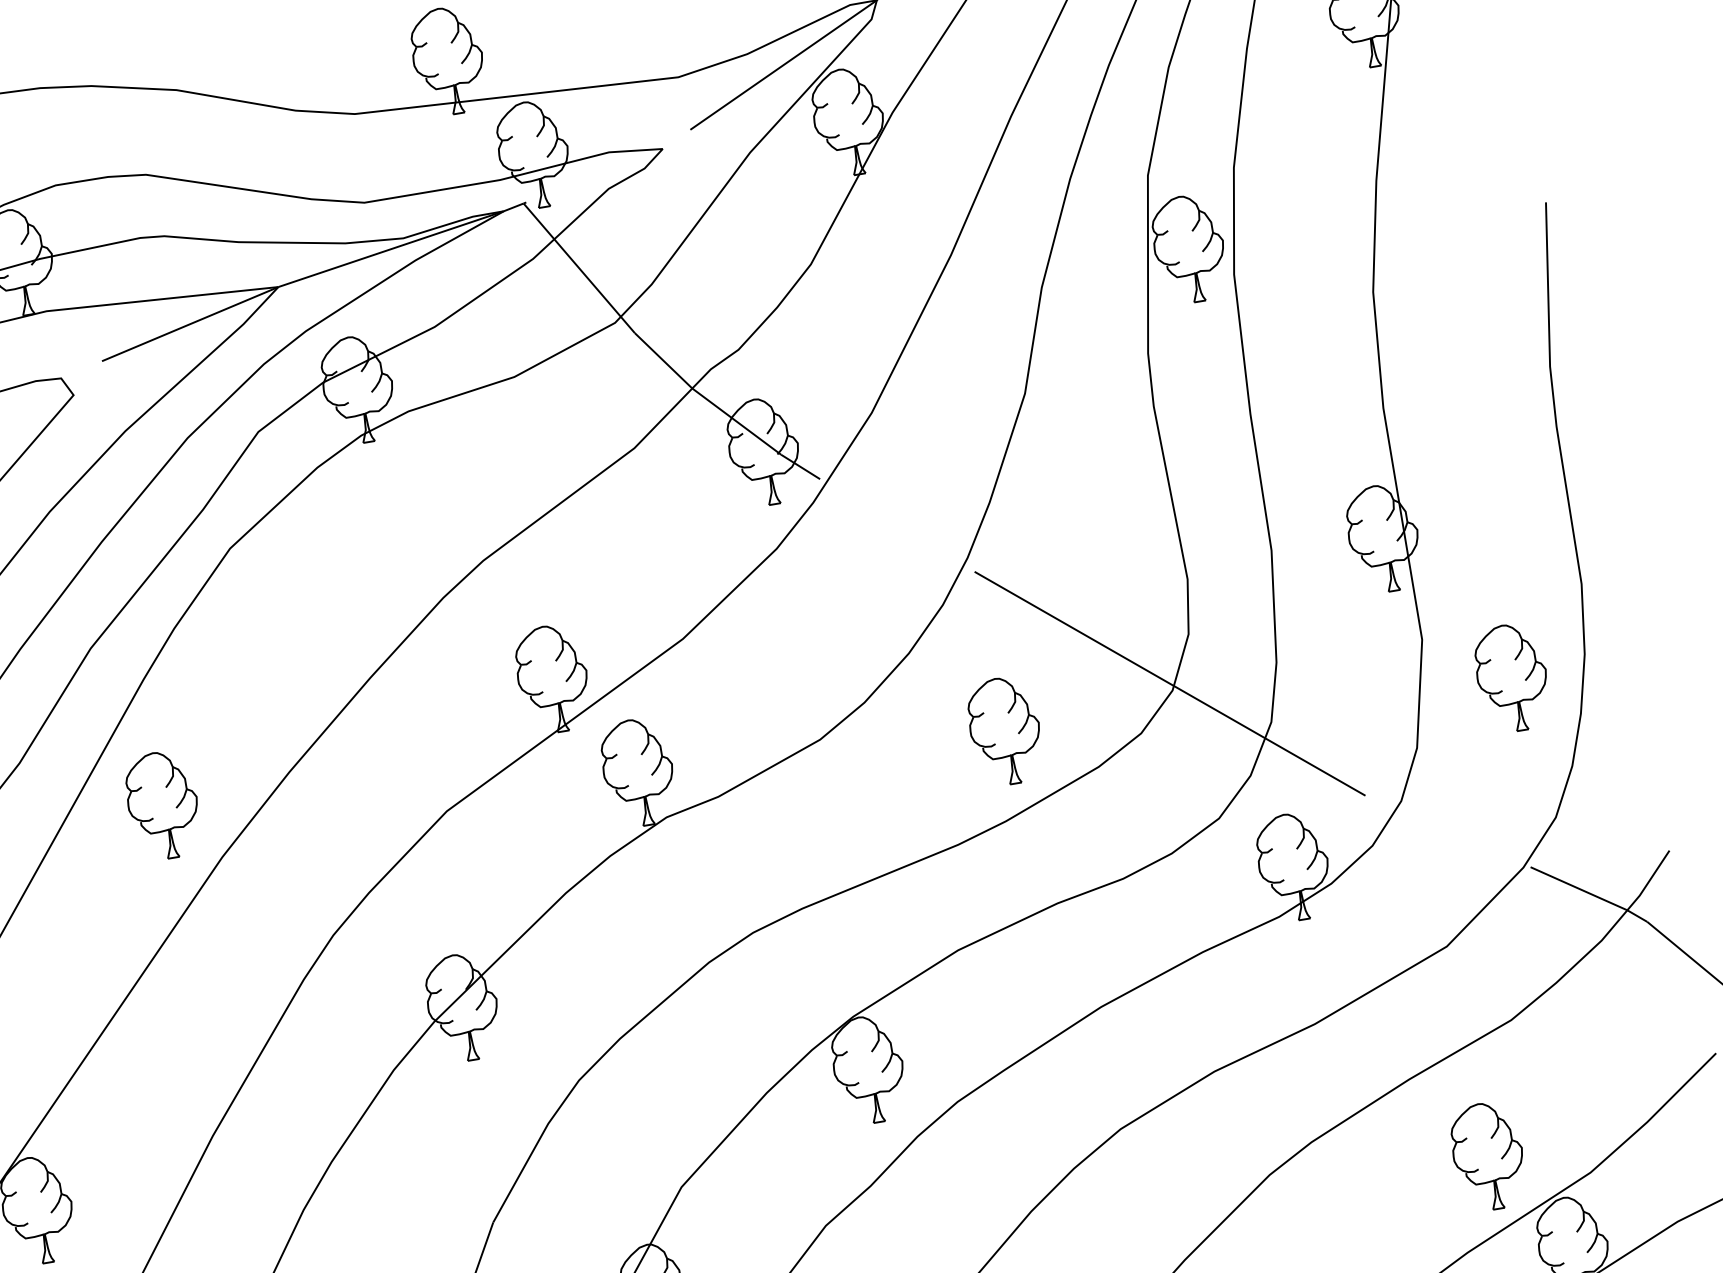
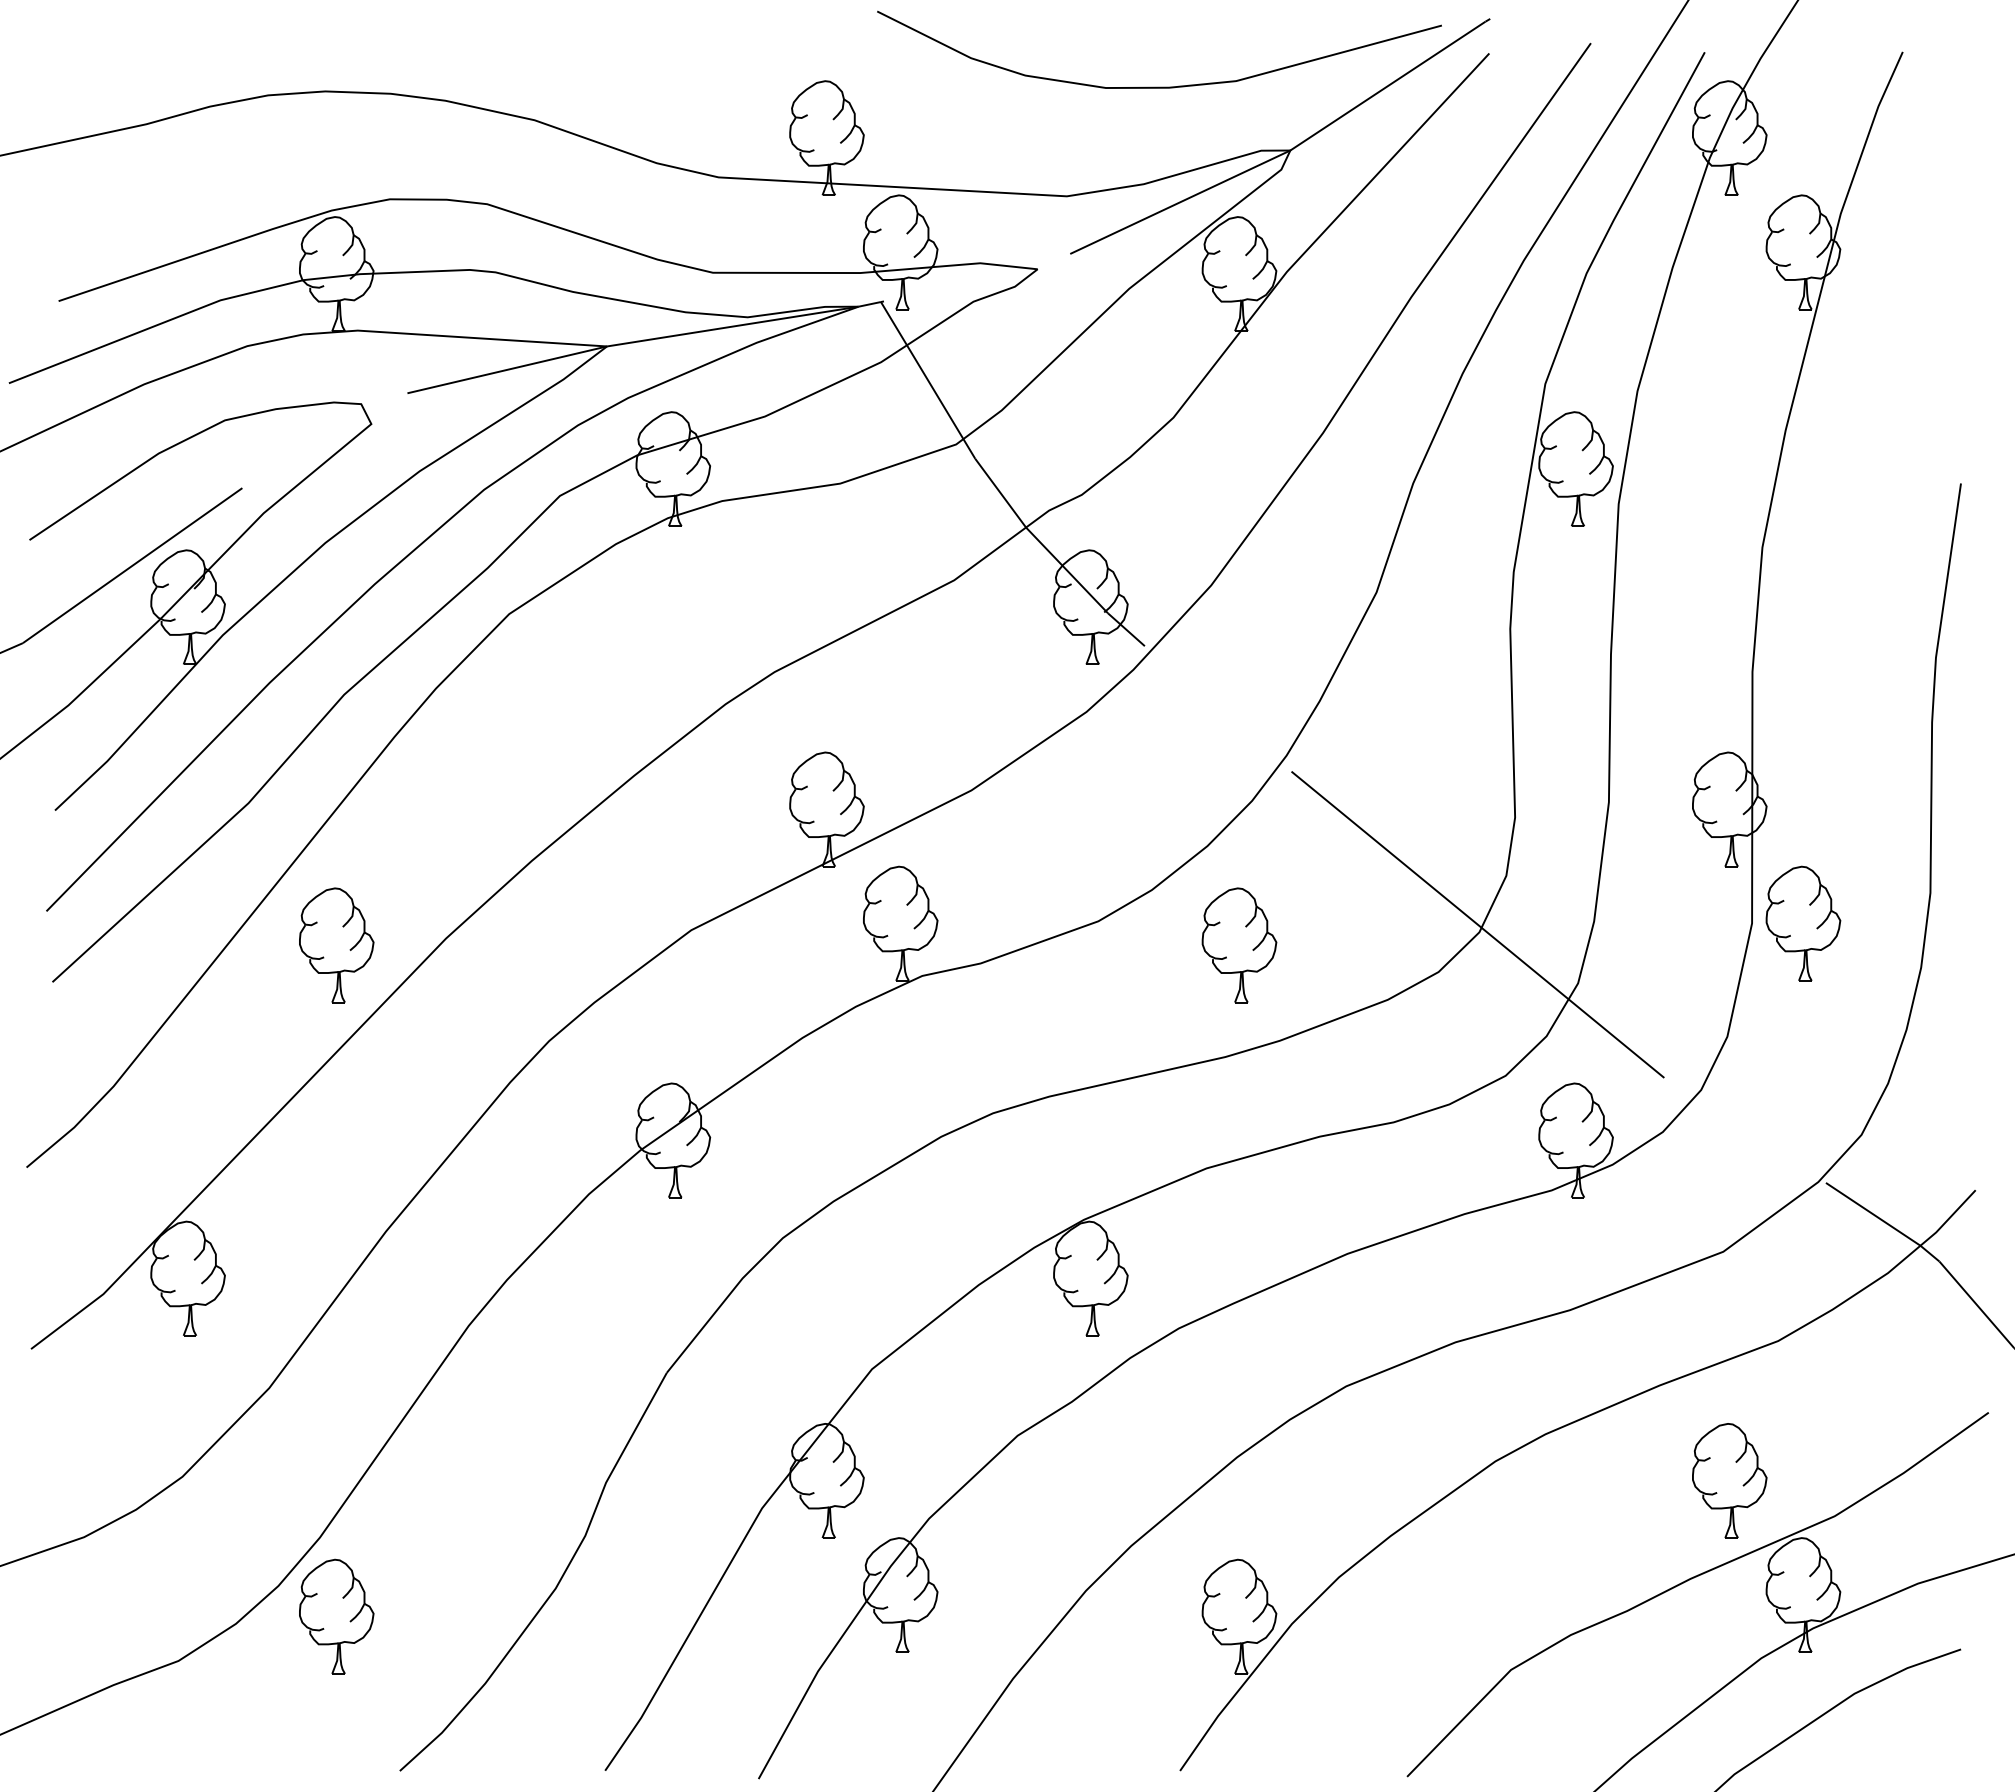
part: (1512, 677) -> (1803, 923), moved
part: (1005, 731) -> (1239, 945), moved
part: (163, 805) -> (336, 945), moved

